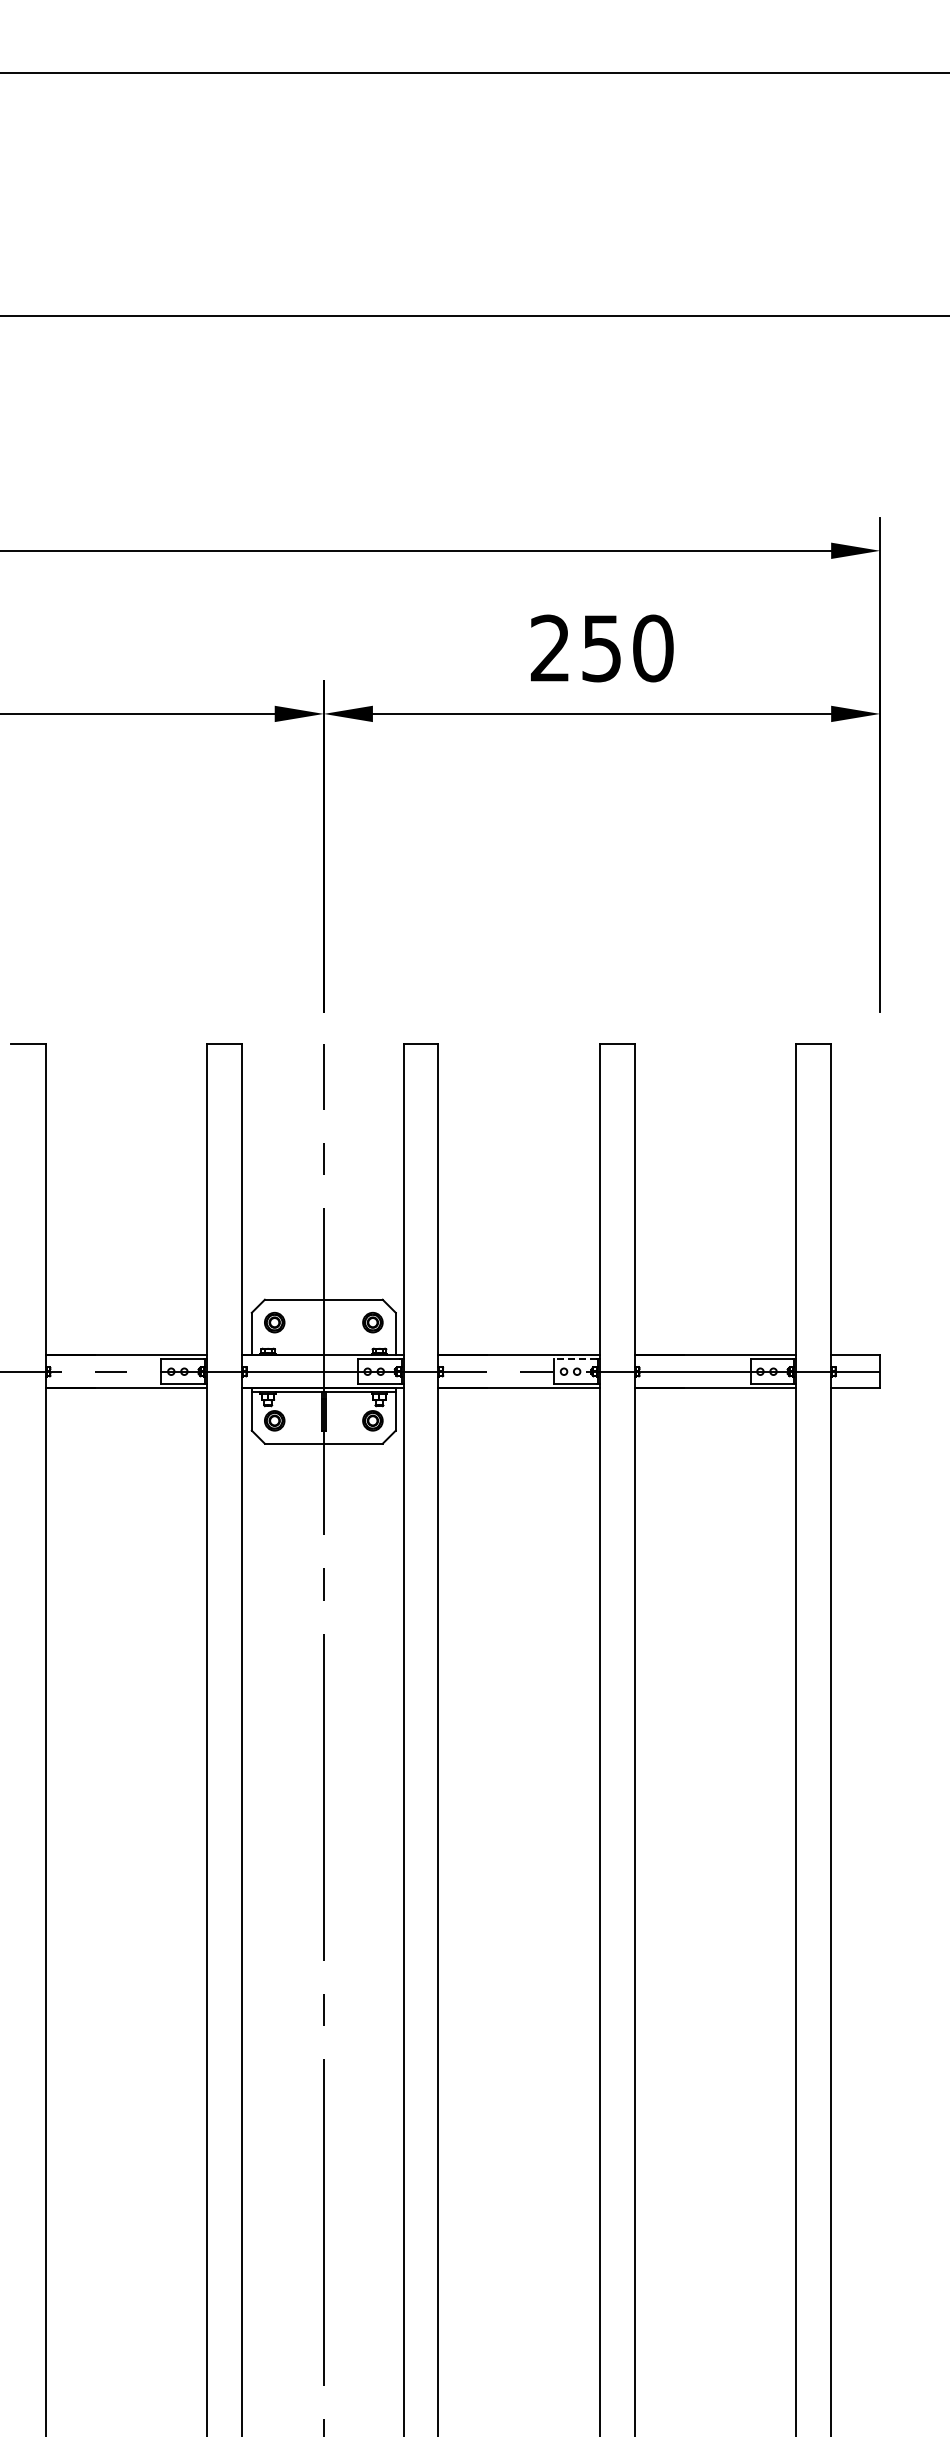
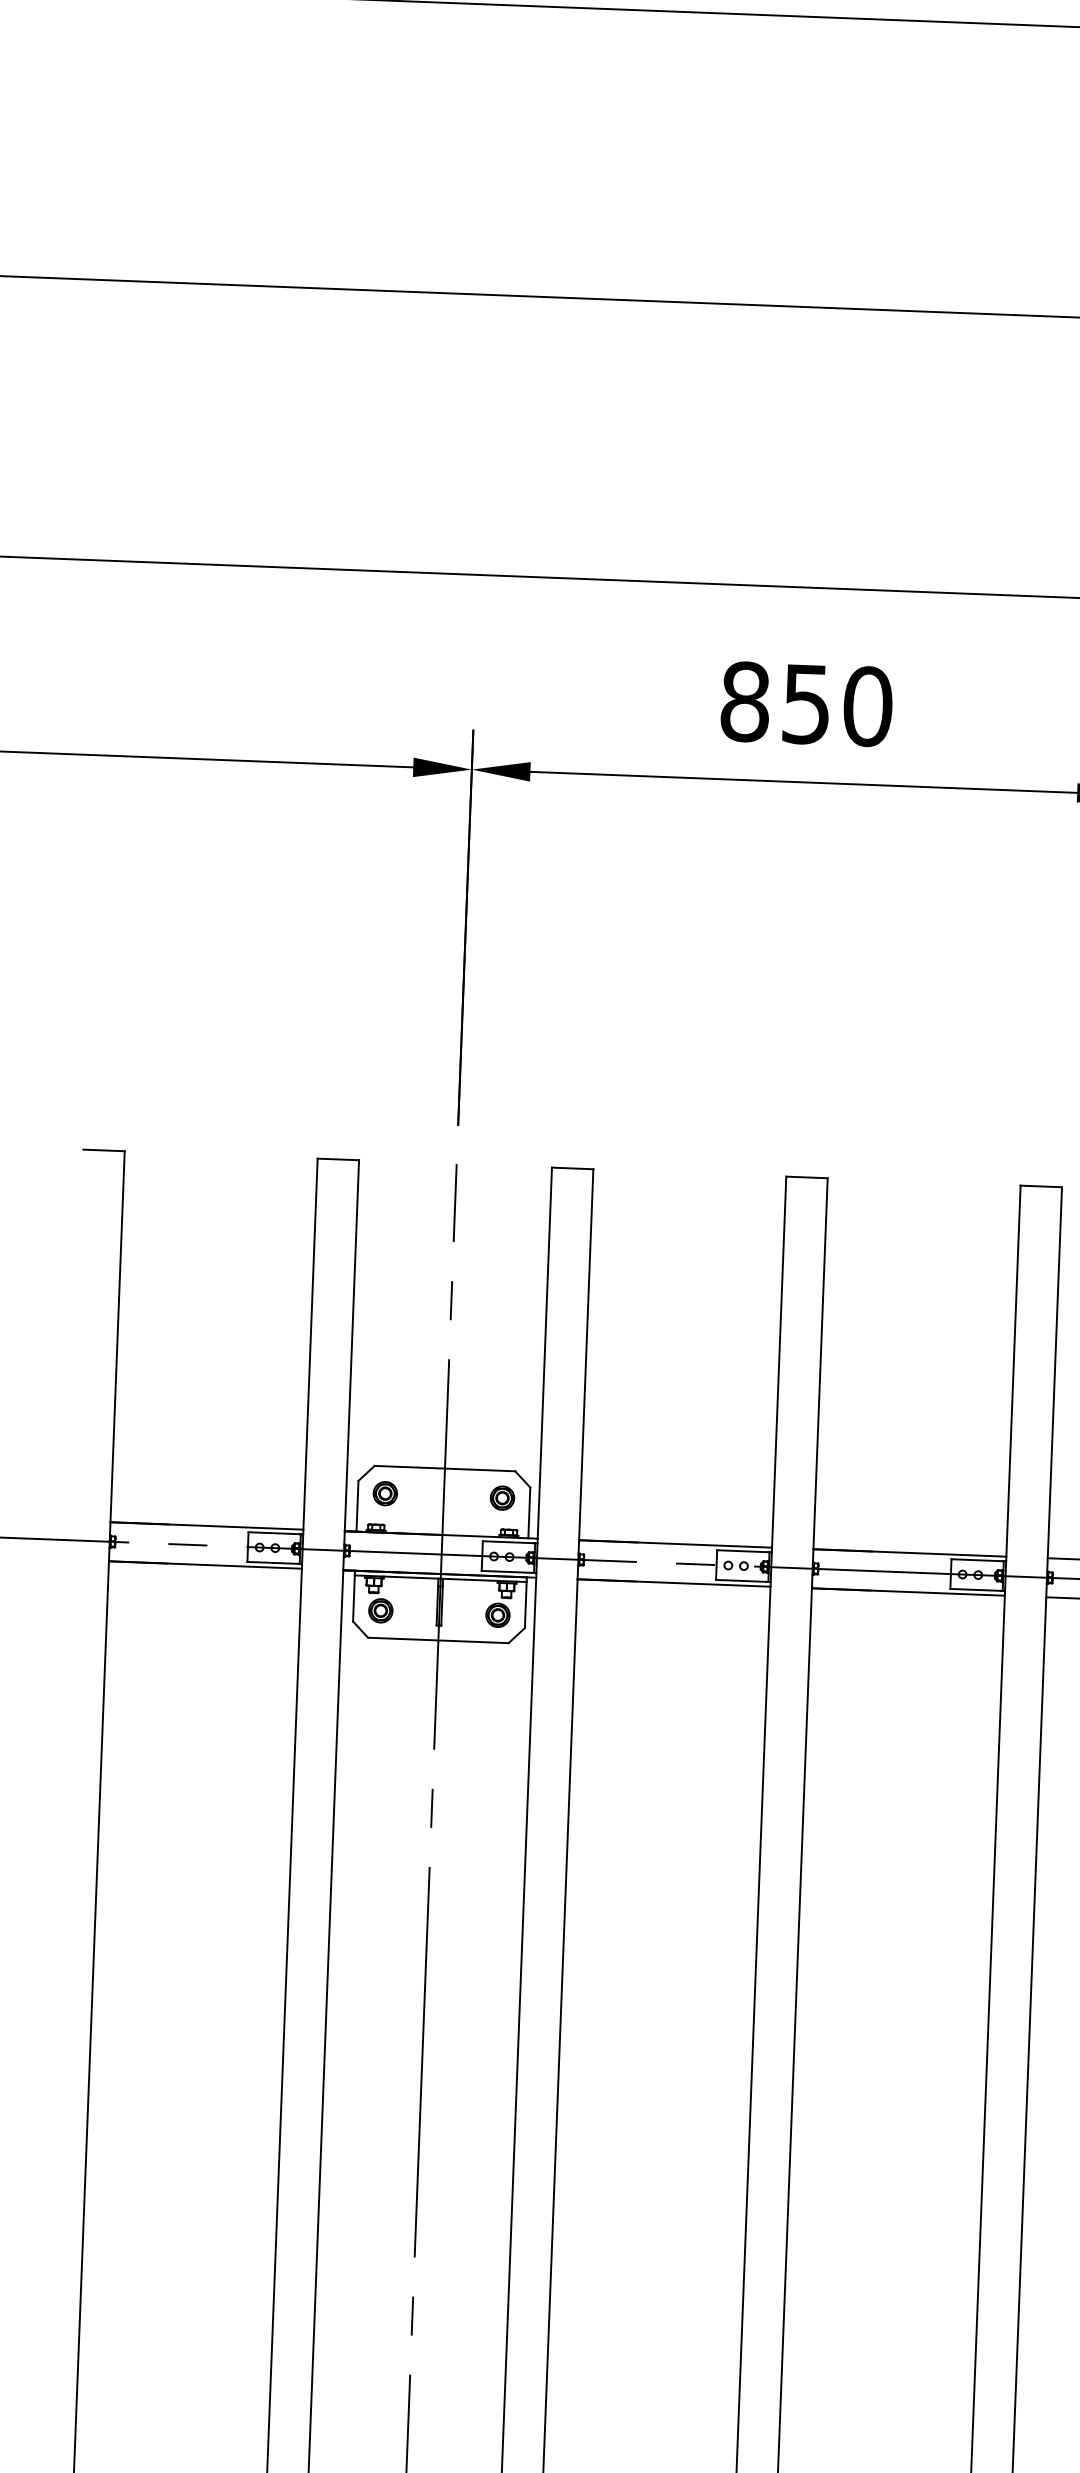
text: (550, 648) -> (745, 701), 250 -> 850
line: (575, 1359) -> (742, 1551), dashed -> solid

